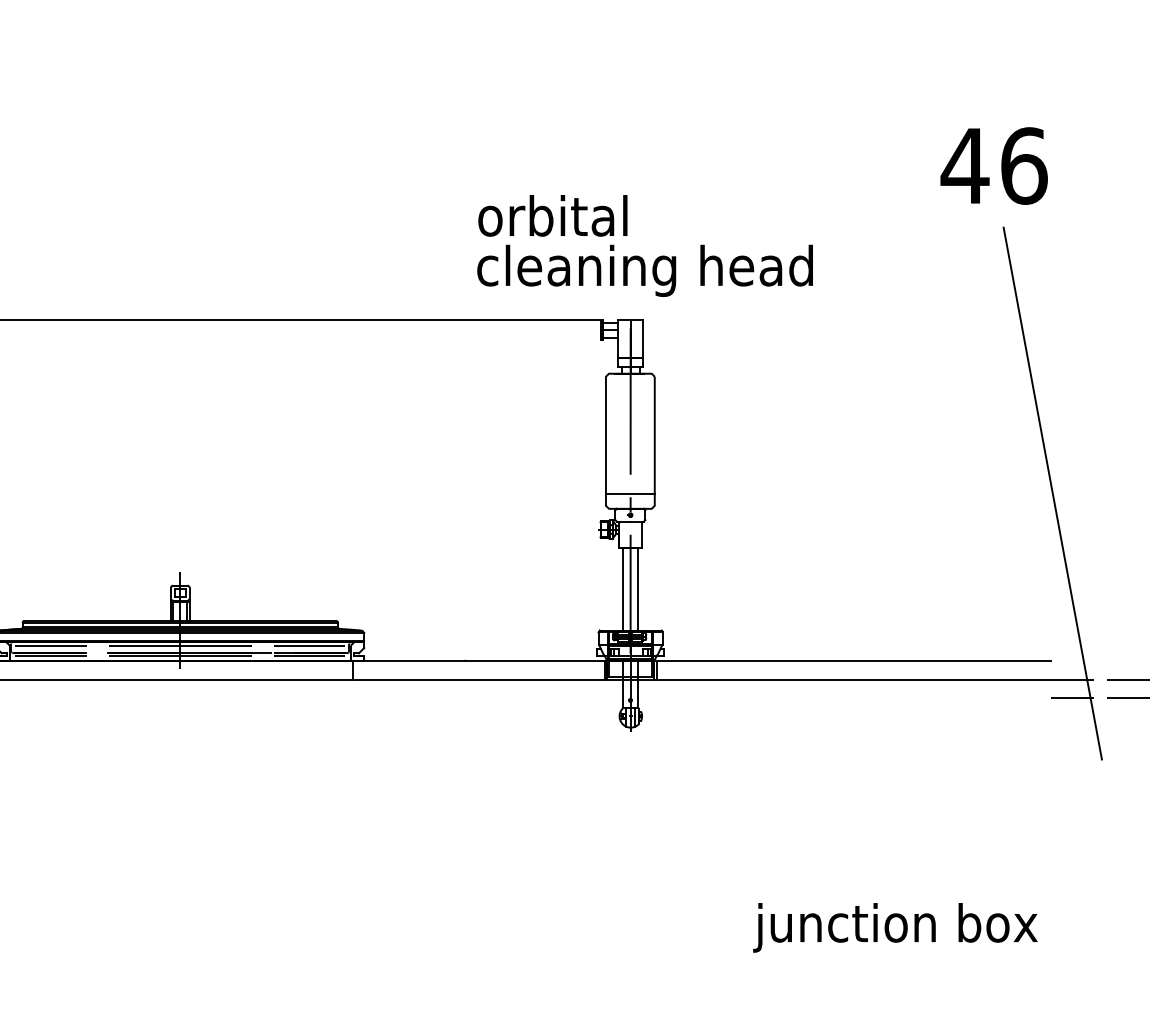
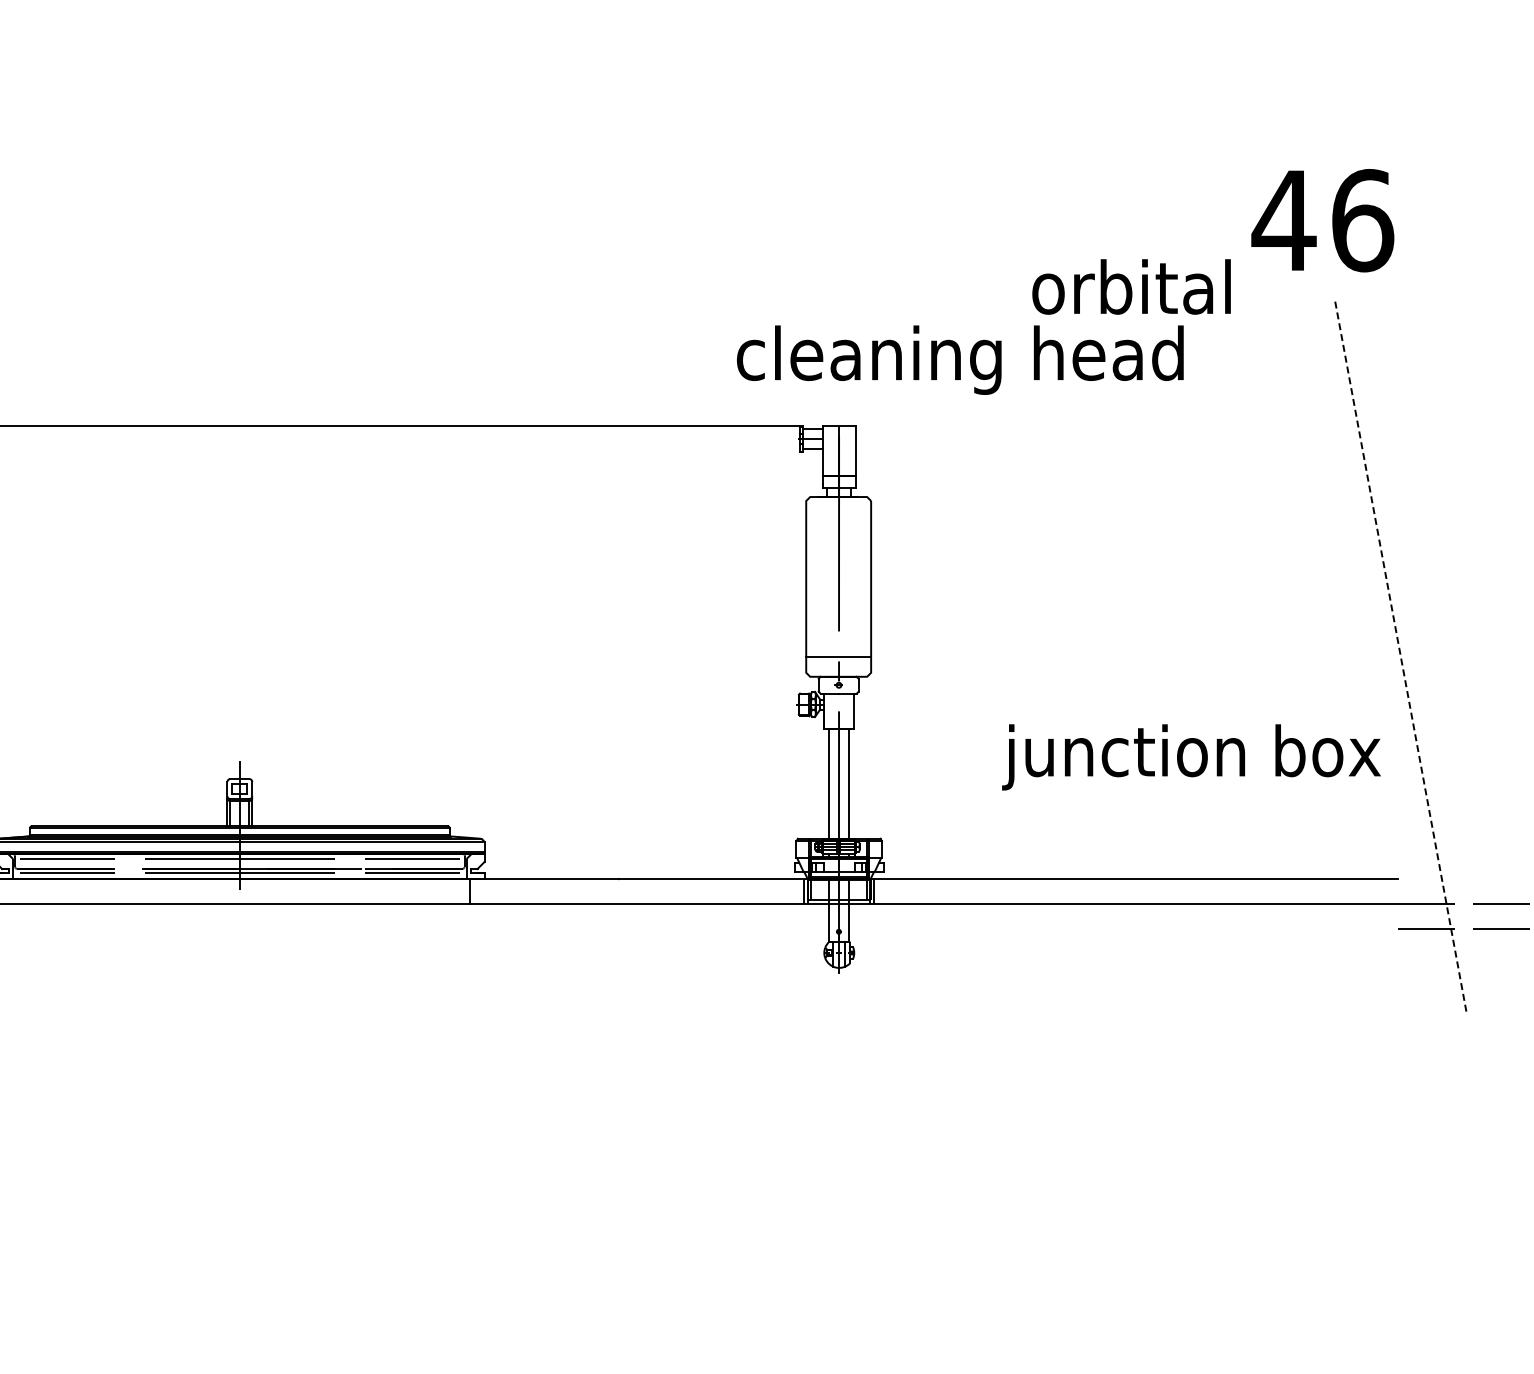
text: (552, 215) -> (1131, 286), moved
text: (645, 270) -> (960, 359), moved
line: (1052, 493) -> (1400, 656), solid -> dashed
text: (895, 927) -> (1191, 757), moved

